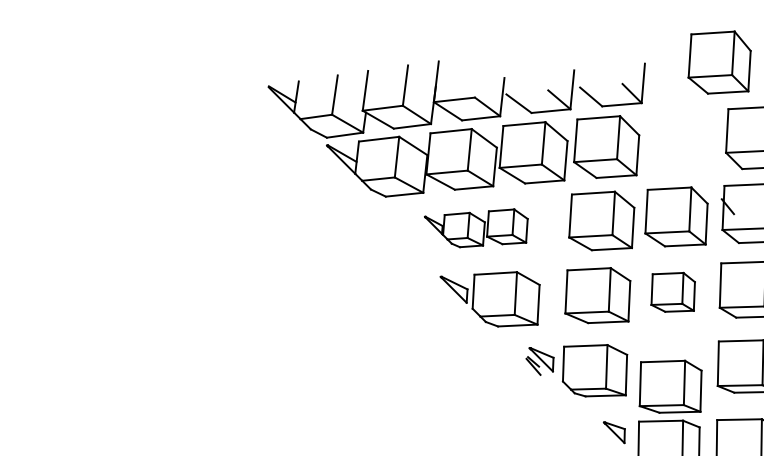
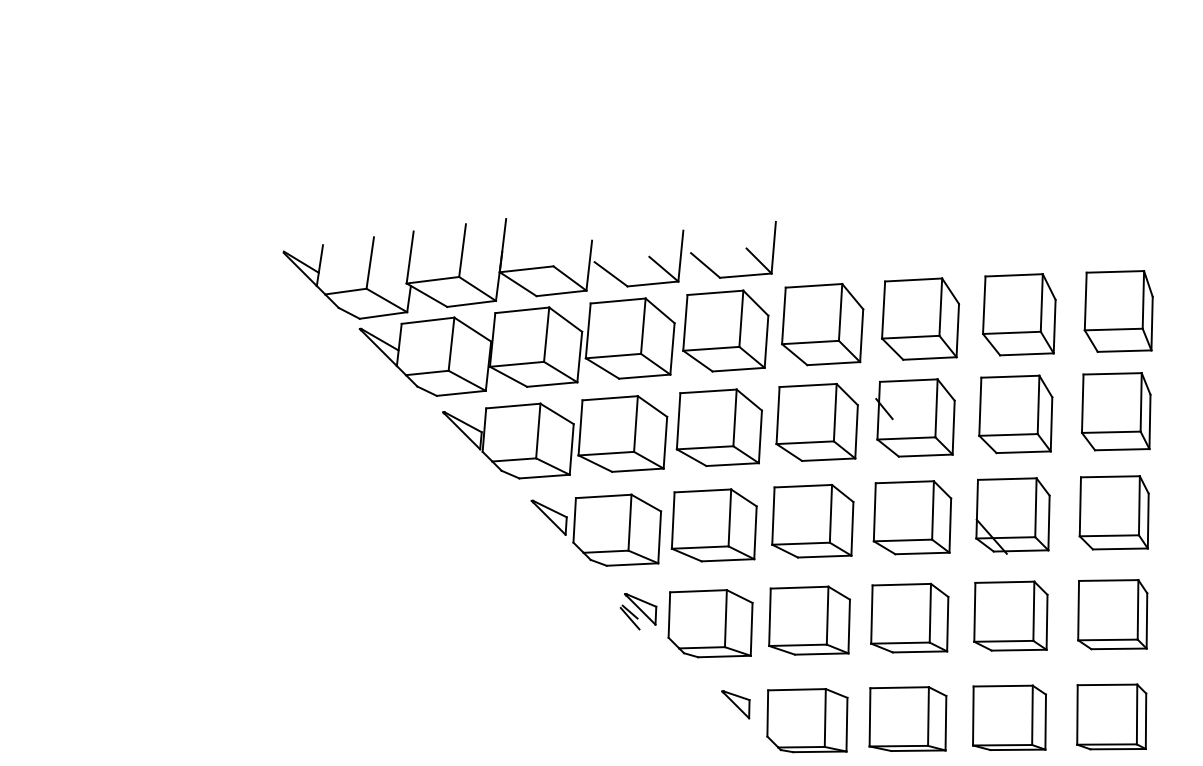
part: (719, 62) -> (822, 324), moved
part: (476, 228) -> (555, 437), size x1.67
part: (672, 291) -> (812, 520), size x1.43
part: (490, 298) -> (596, 529), moved
part: (670, 386) -> (809, 620), moved

